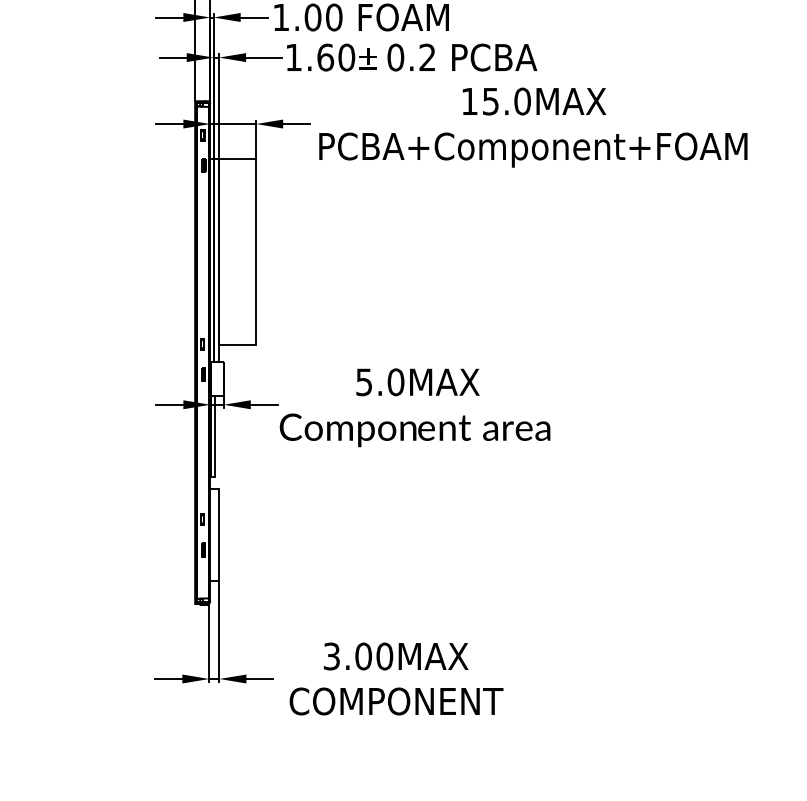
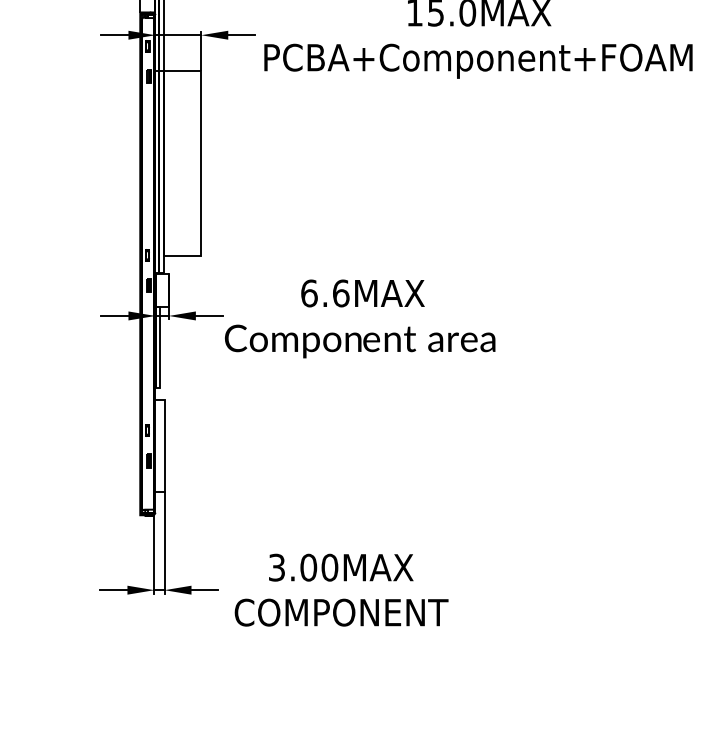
text: (380, 382) -> (325, 293), 5.0MAX -> 6.6MAX

